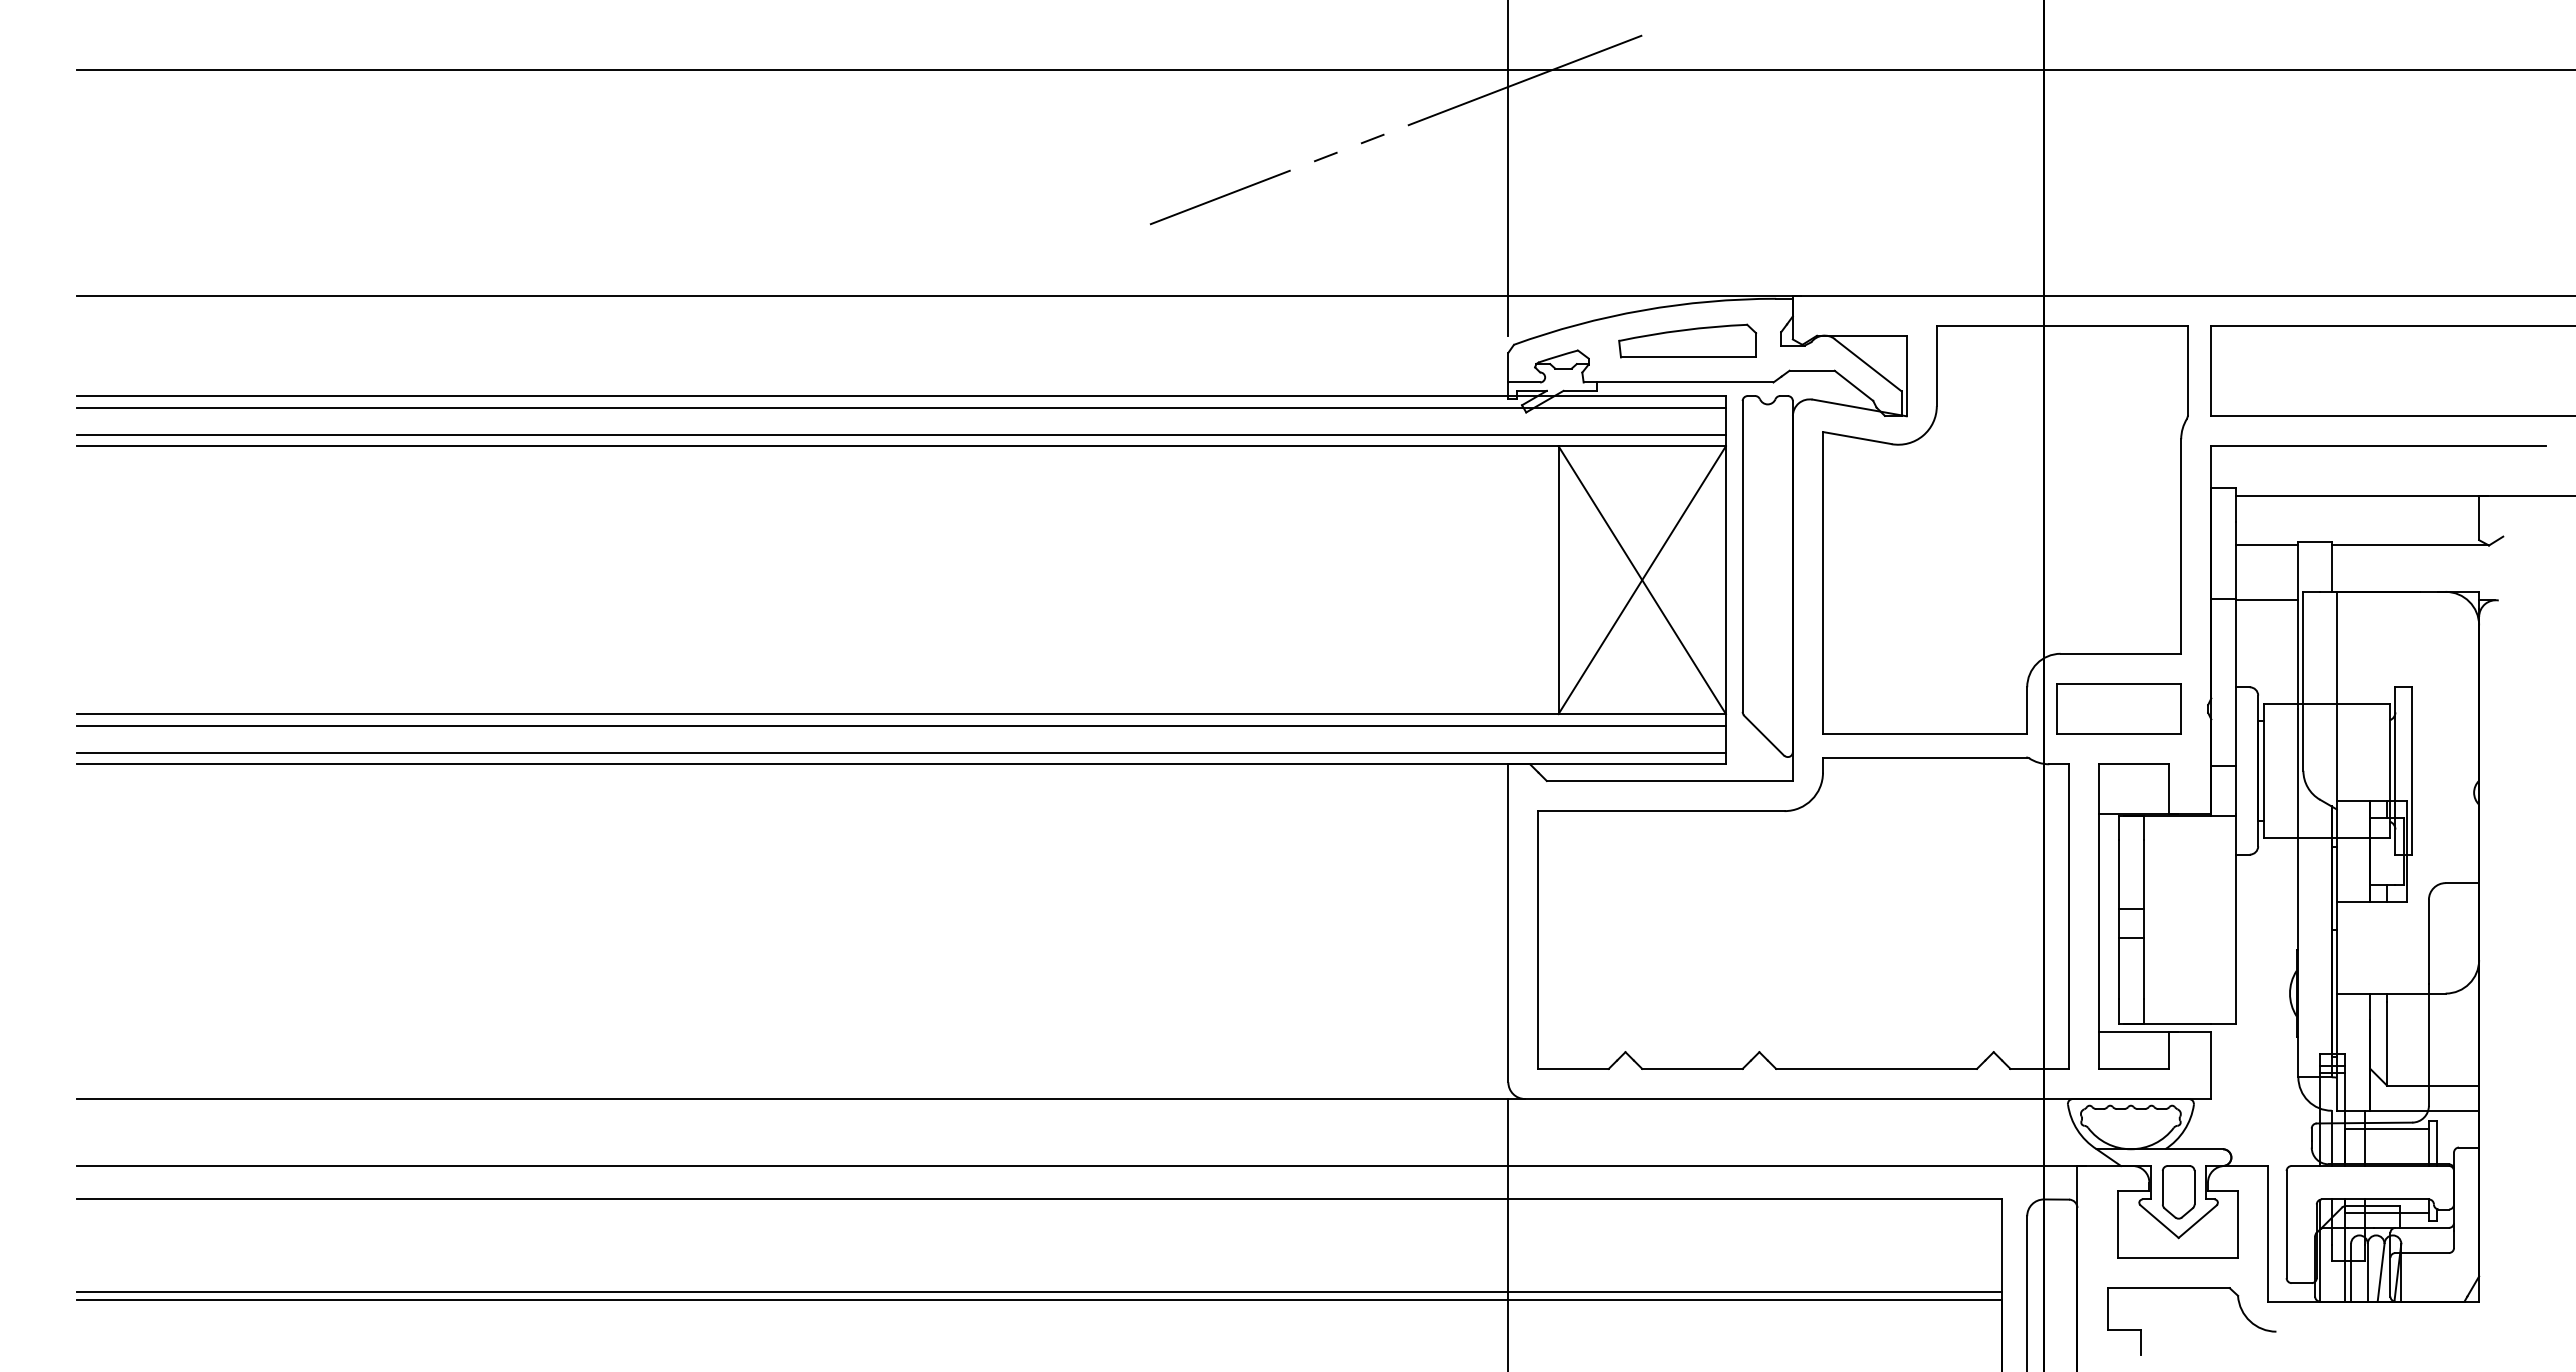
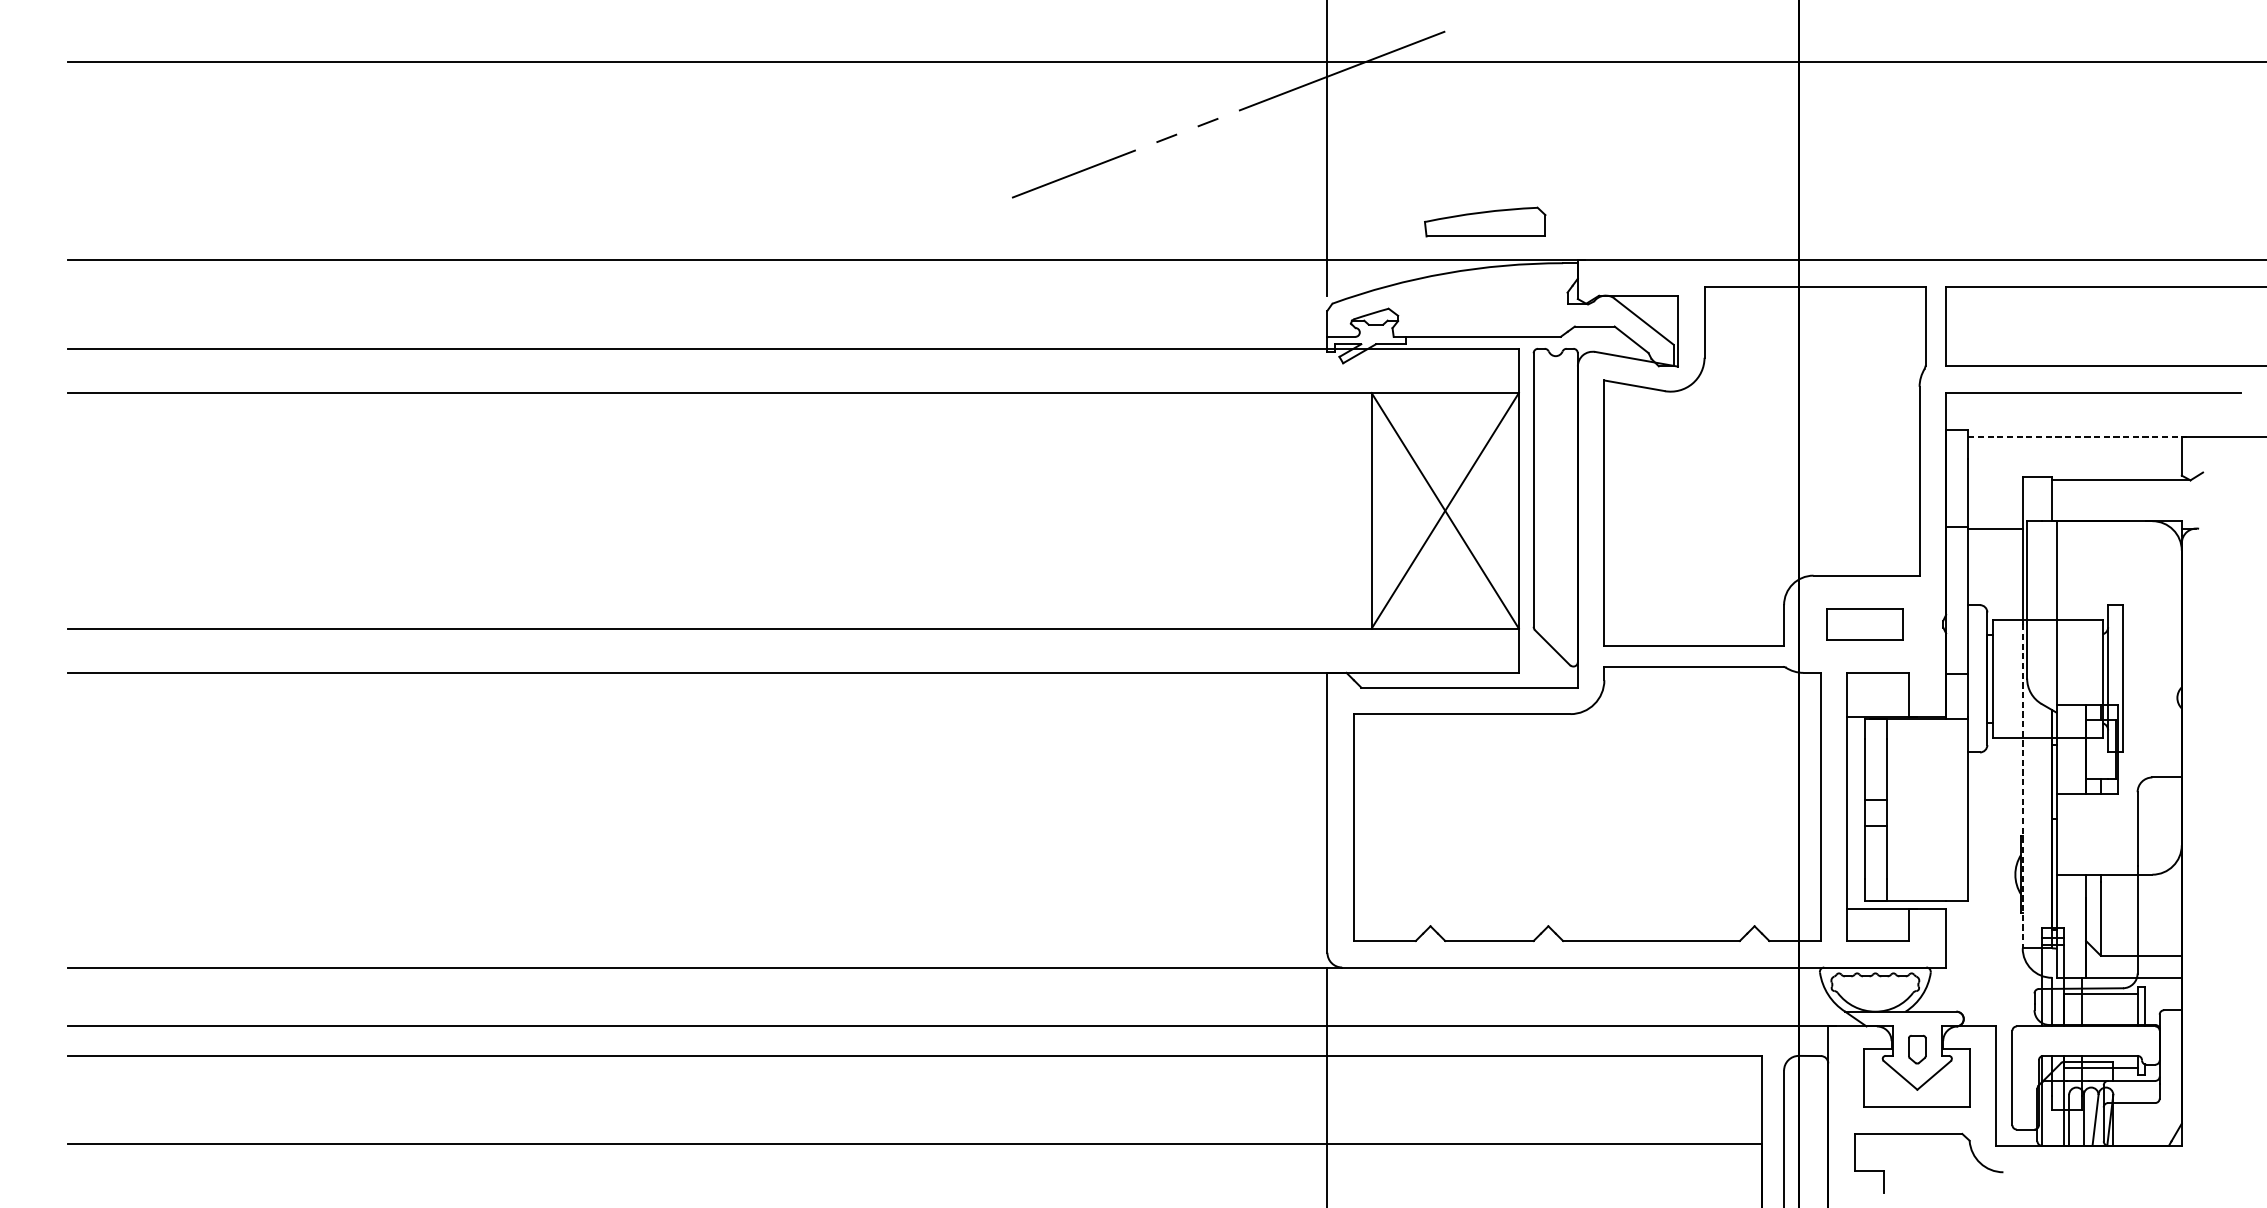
part: (1687, 340) -> (1485, 221), moved
line: (901, 407) -> (793, 358), removed
line: (901, 434) -> (793, 382), removed
line: (2361, 496) -> (2078, 437), solid -> dashed
line: (2267, 545) -> (1995, 480), removed
part: (2118, 708) -> (1864, 623), size x0.7
line: (901, 725) -> (793, 638), removed
line: (901, 752) -> (793, 662), removed
line: (2298, 893) -> (2022, 786), solid -> dashed
part: (2178, 1192) -> (1917, 1049), size x0.6
line: (1039, 1291) -> (914, 1136), removed

